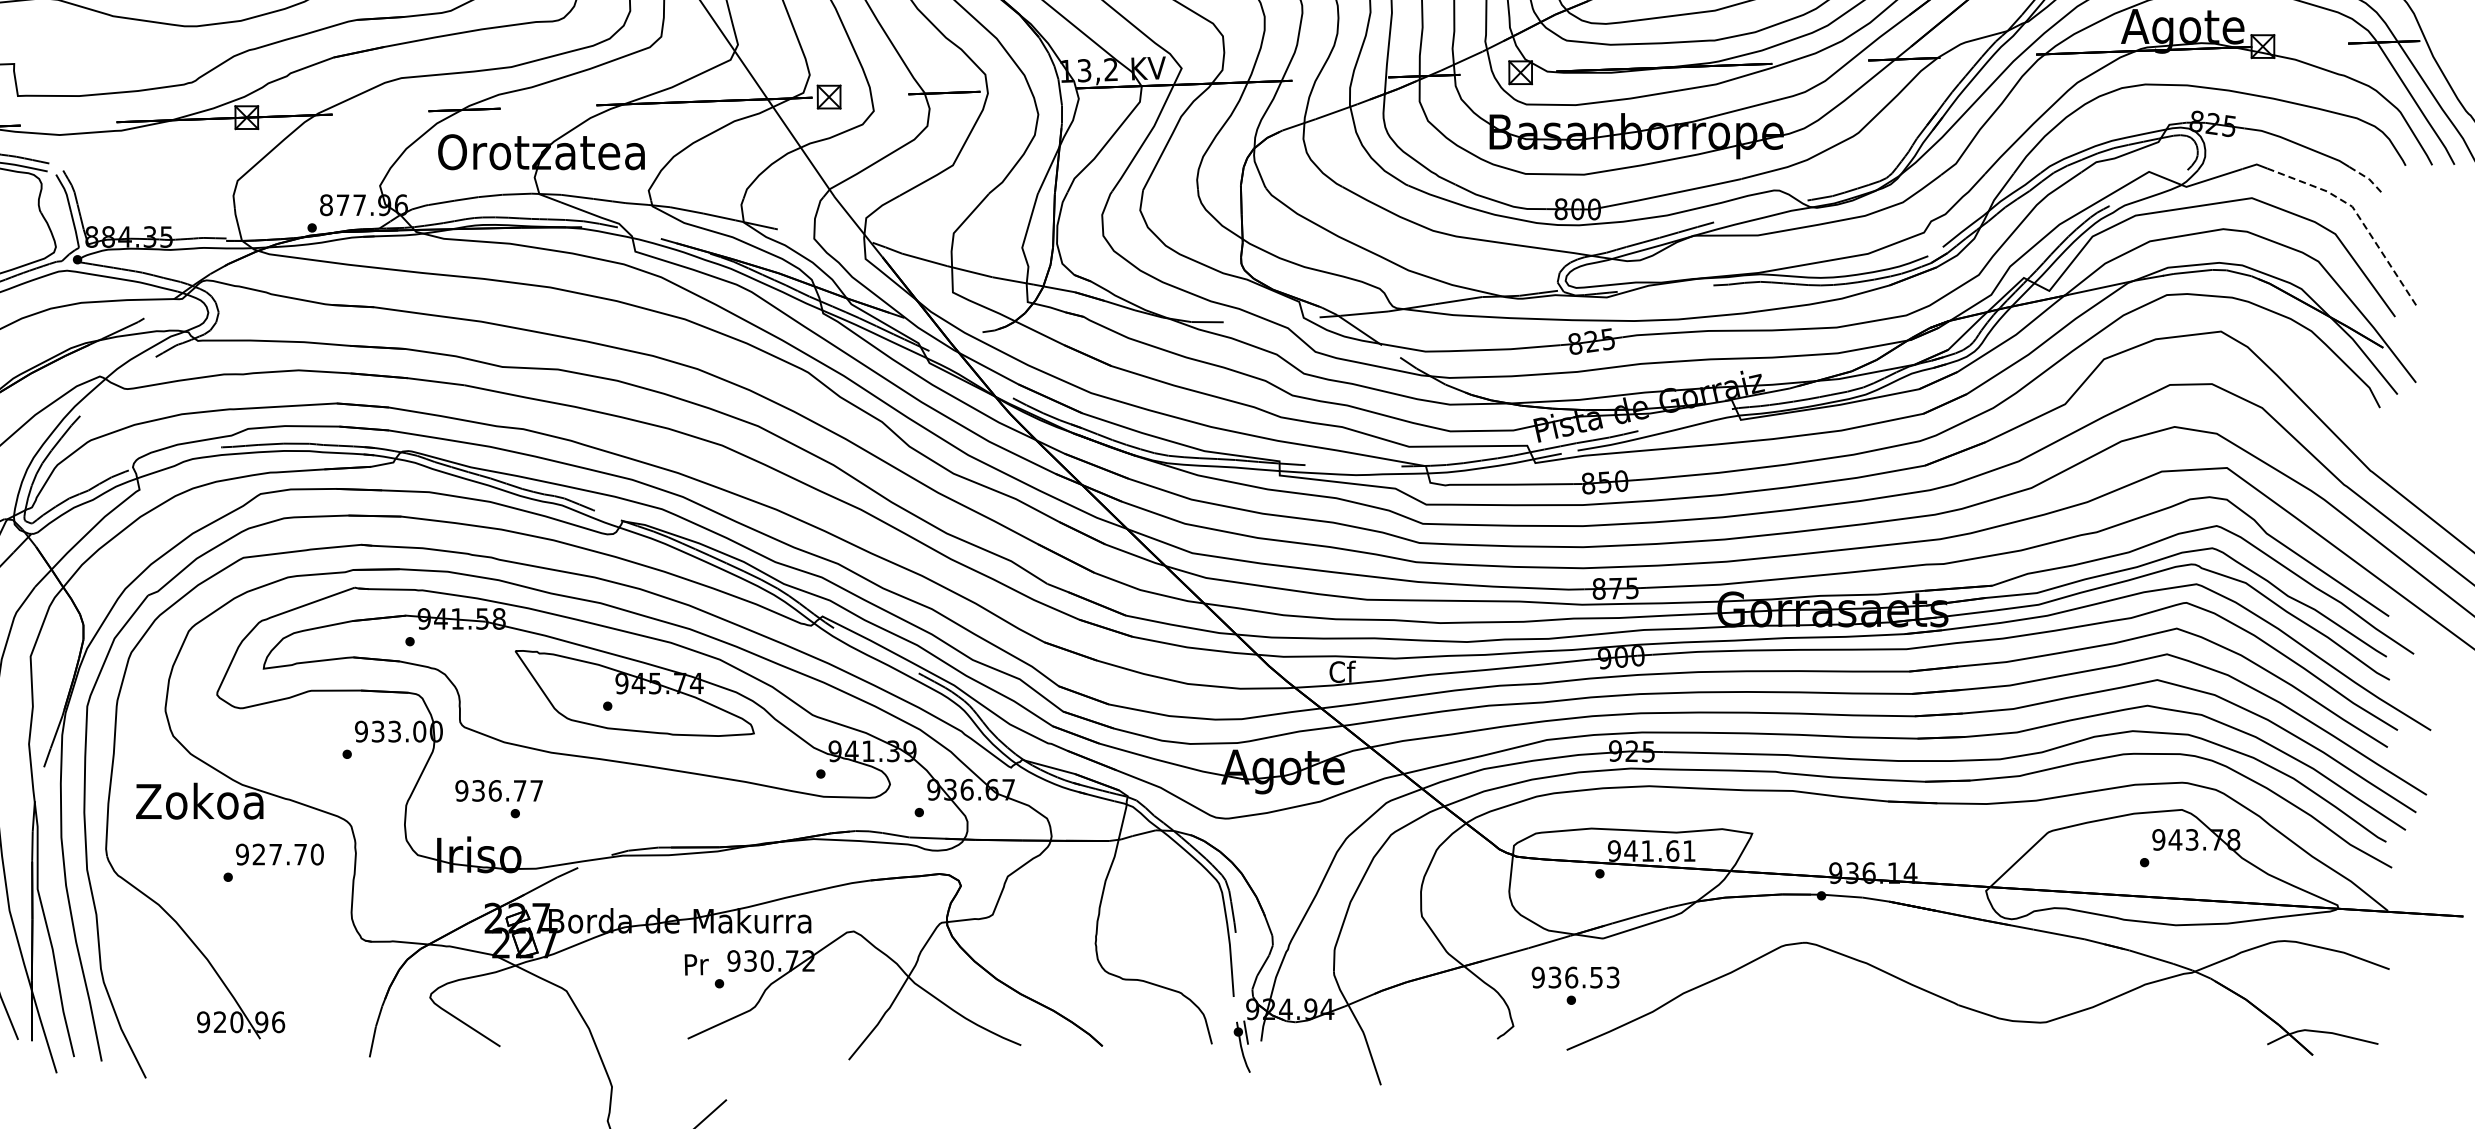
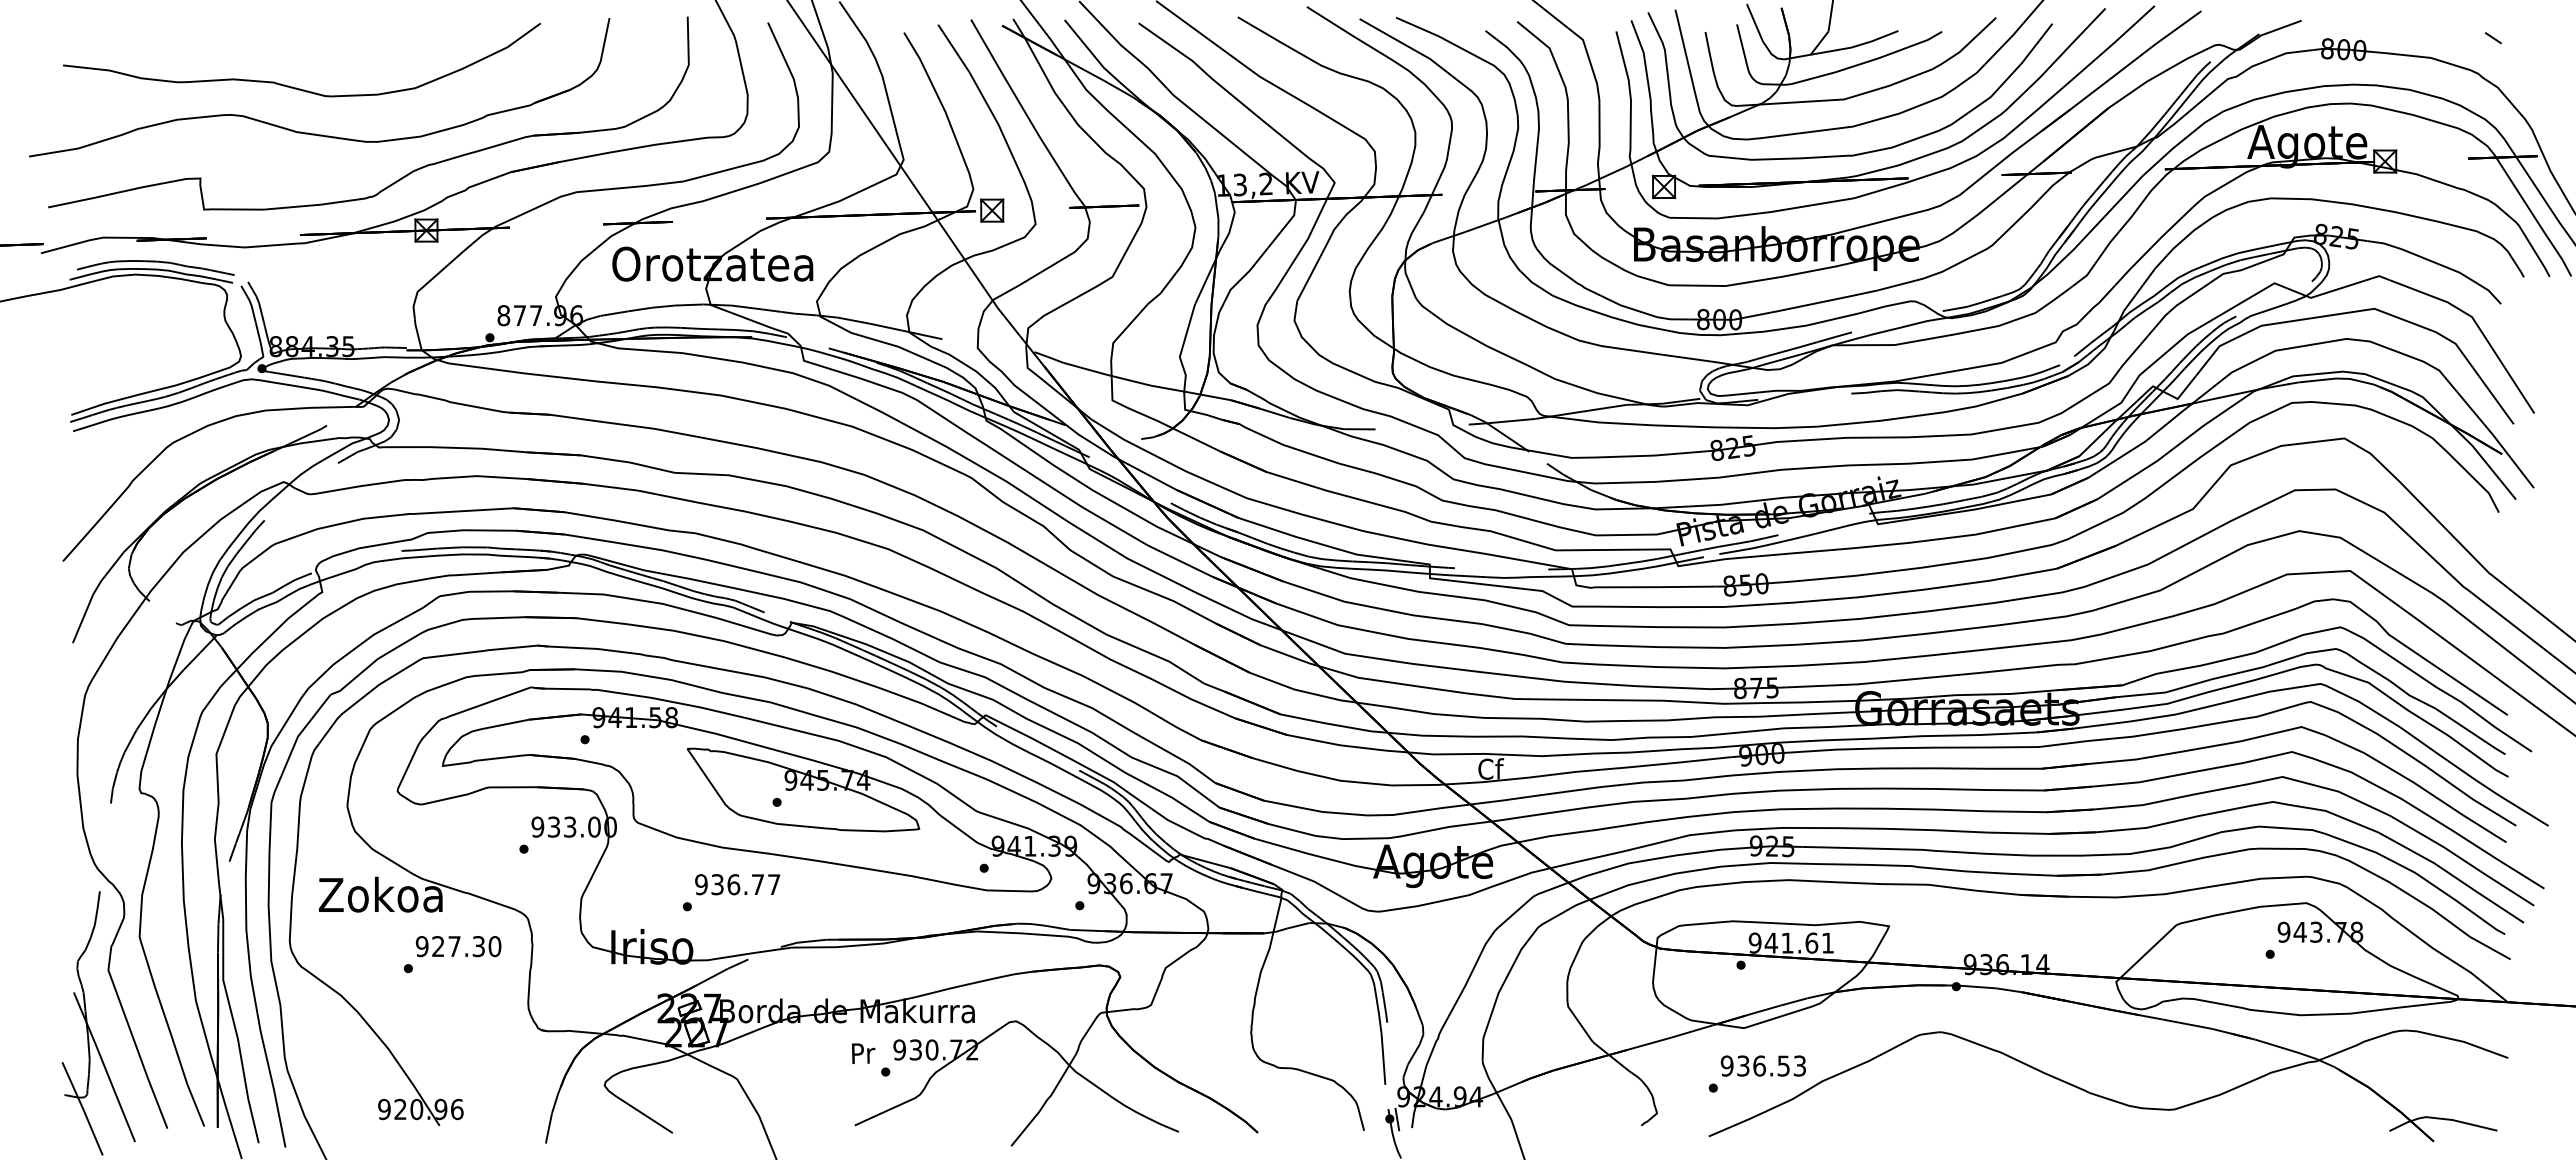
line: (2368, 178) -> (2487, 289), dashed -> solid
line: (2358, 216) -> (2478, 326), dashed -> solid
text: (499, 790) -> (737, 884), moved
text: (300, 854) -> (478, 946), 927.70 -> 927.30
text: (1574, 977) -> (1762, 1065), moved

